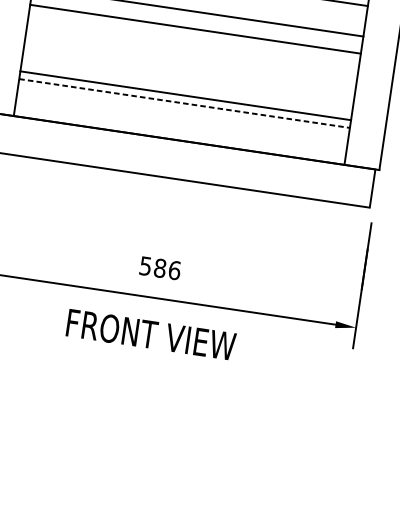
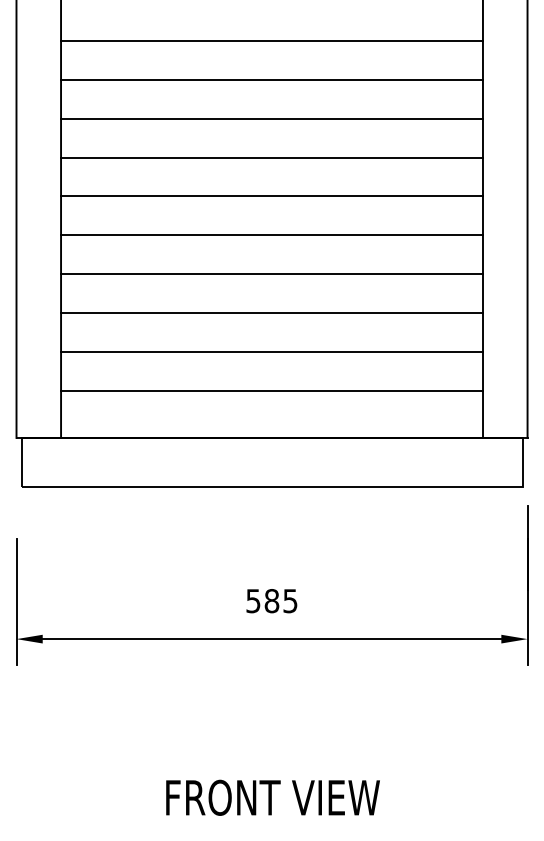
line: (195, 29) -> (272, 313), moved
line: (186, 95) -> (272, 351), moved
line: (184, 103) -> (272, 390), dashed -> solid
text: (174, 270) -> (290, 601), 586 -> 585
text: (150, 334) -> (272, 797), moved

